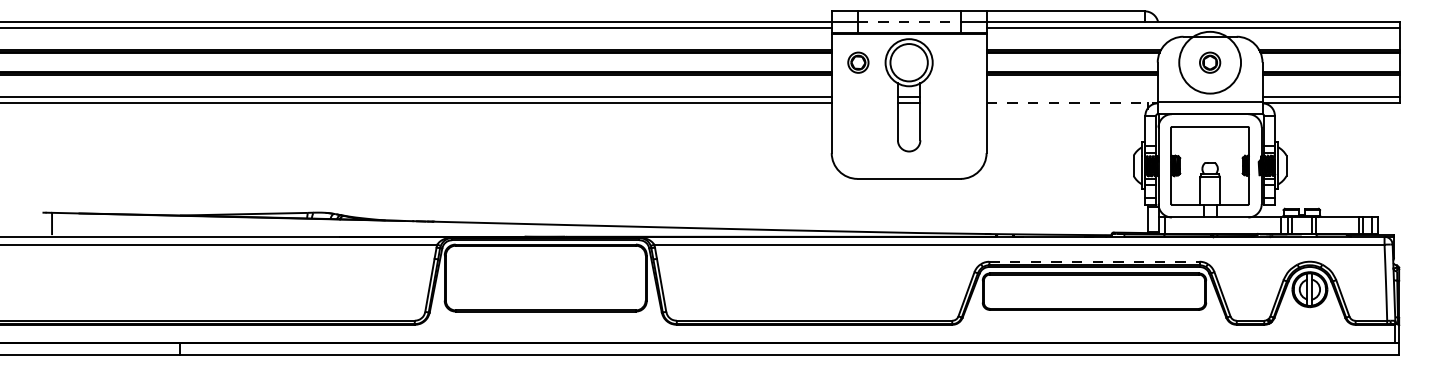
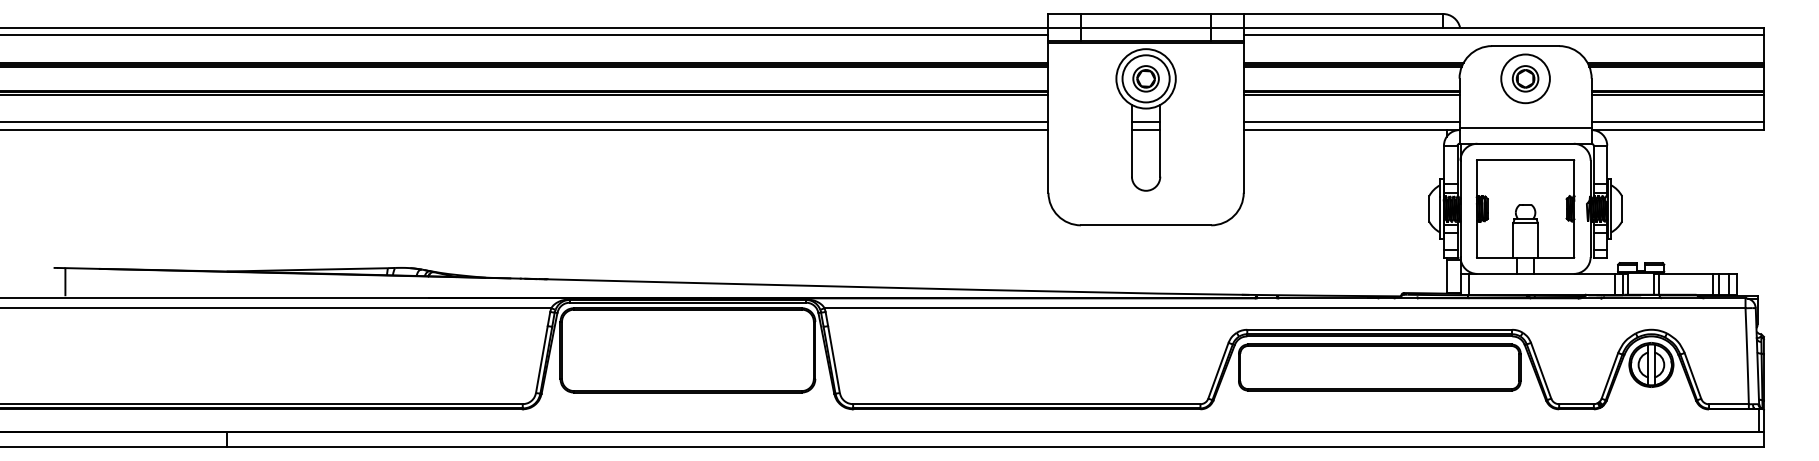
line: (909, 22) -> (1146, 27), dashed -> solid
part: (857, 62) -> (1145, 78), moved
circle: (1210, 62) -> (1525, 78), size x0.62
line: (1072, 97) -> (1351, 122), added
line: (1072, 103) -> (1351, 130), dashed -> solid
line: (1094, 261) -> (1379, 329), dashed -> solid

